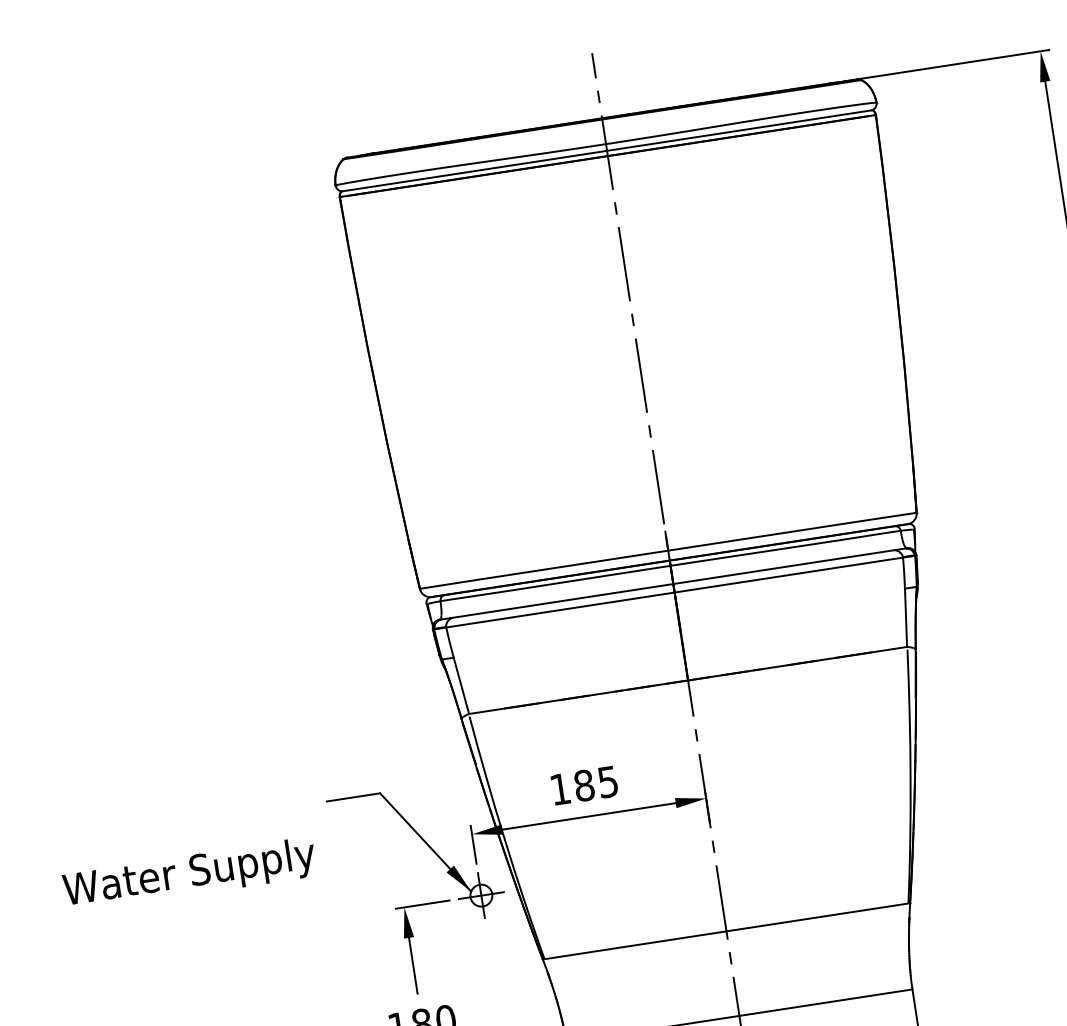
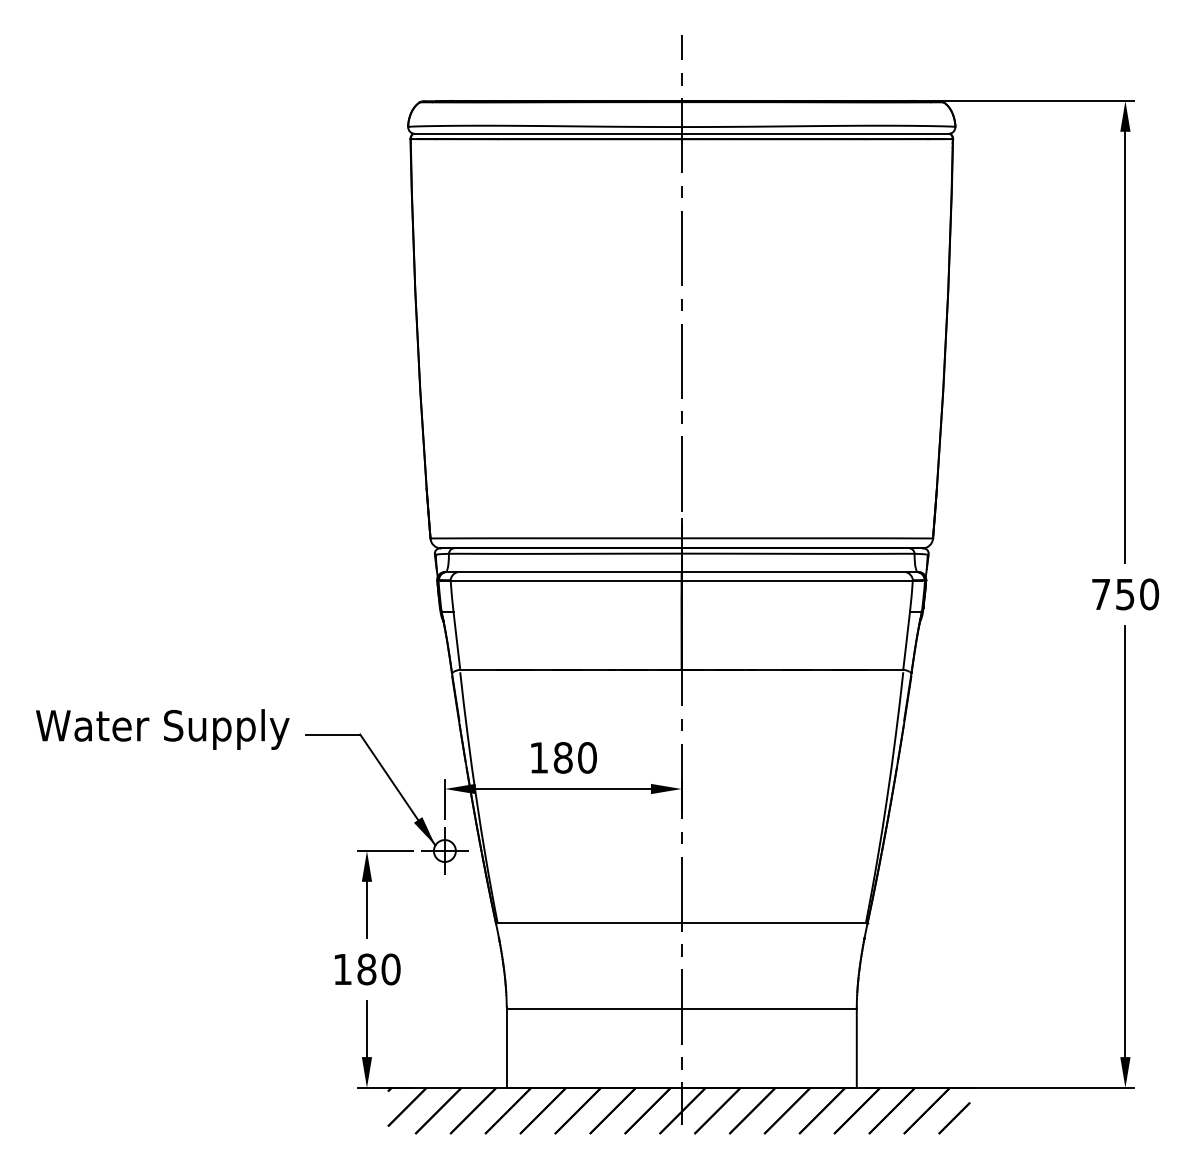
text: (608, 781) -> (587, 757), 185 -> 180
text: (189, 875) -> (162, 729), moved

